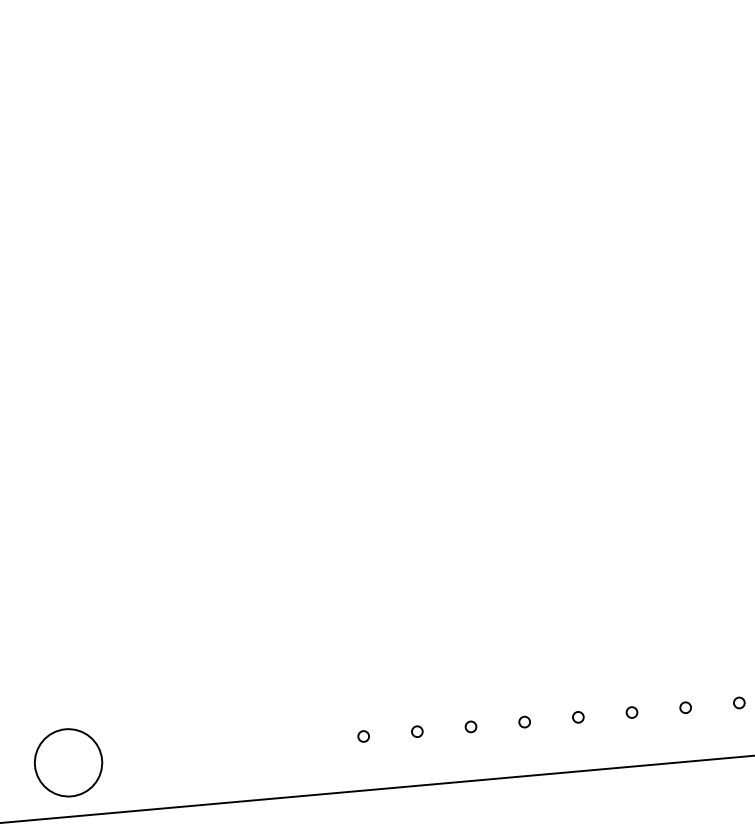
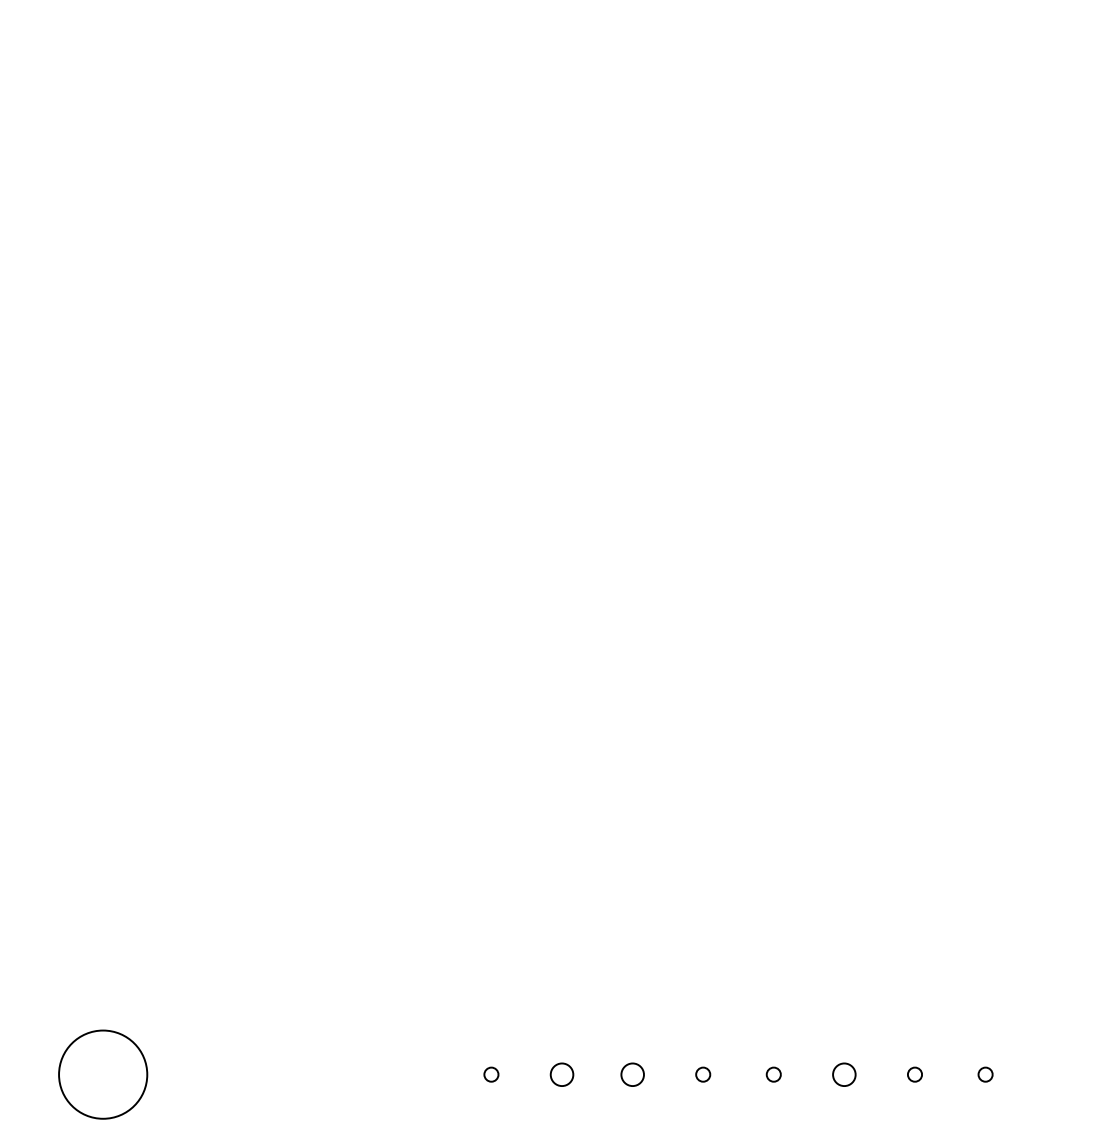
circle: (632, 712) -> (844, 1074), size x1.6
circle: (470, 726) -> (632, 1074), size x1.6
circle: (416, 731) -> (561, 1074), size x1.6

